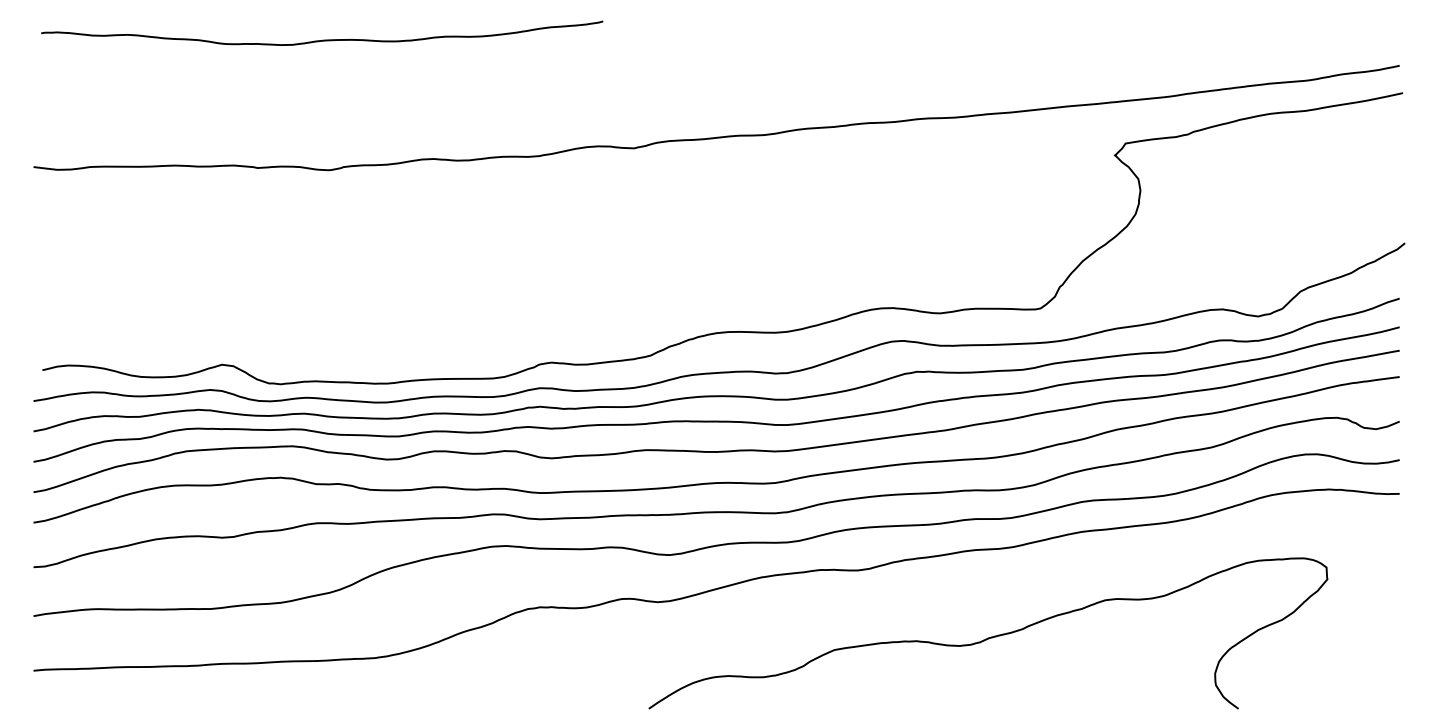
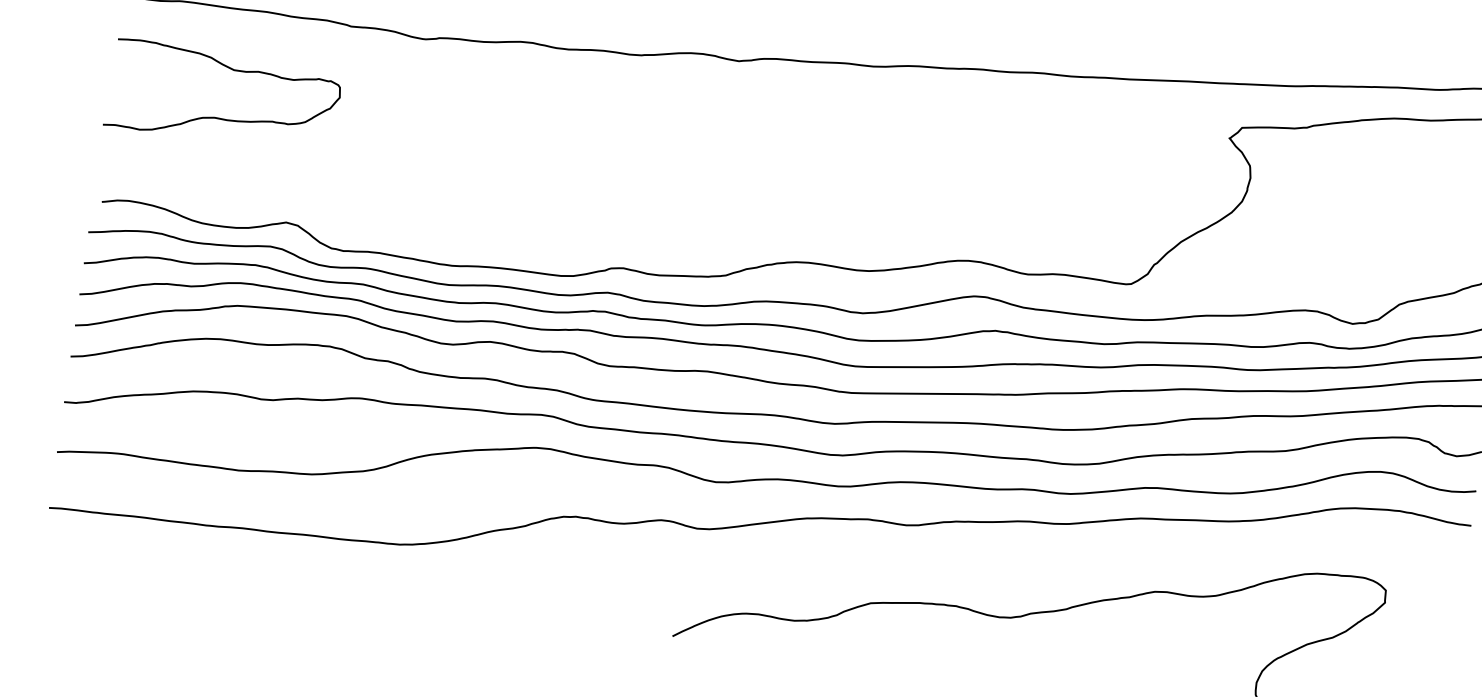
curve: (144, 273) -> (220, 117), added

